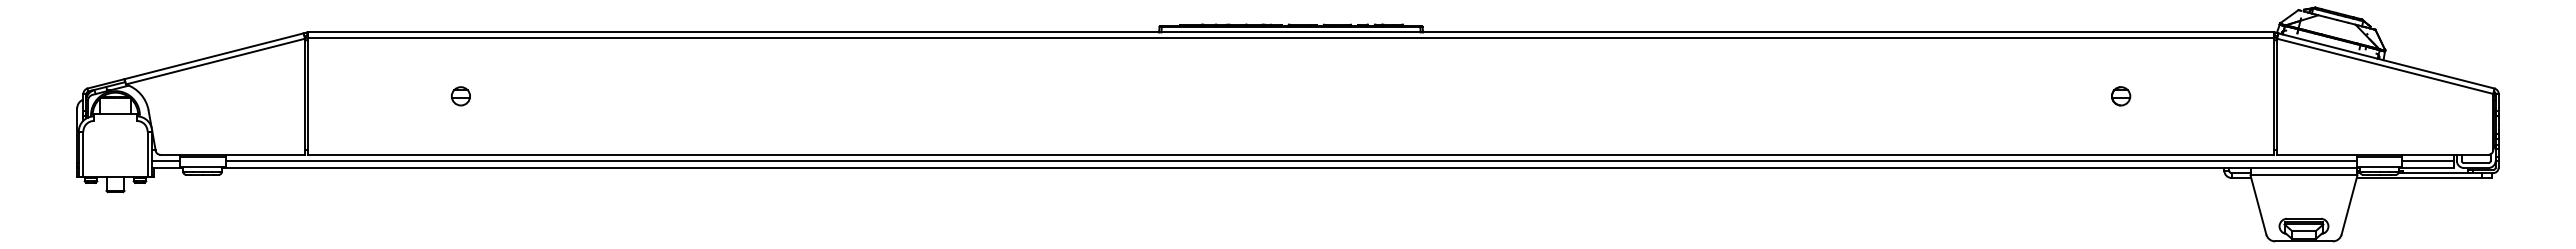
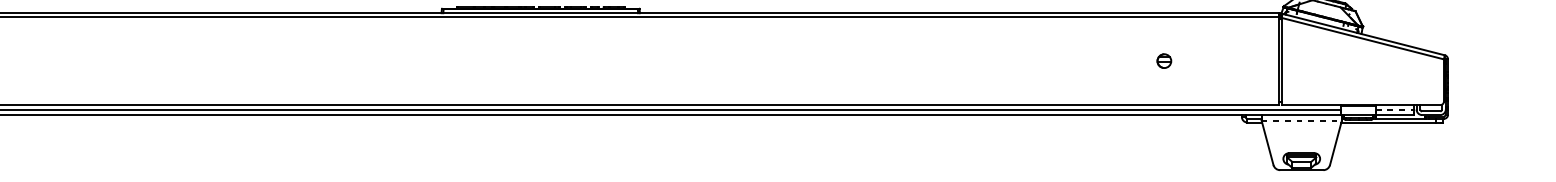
line: (2427, 160) -> (1394, 109), solid -> dashed
line: (2304, 175) -> (1302, 120), solid -> dashed

